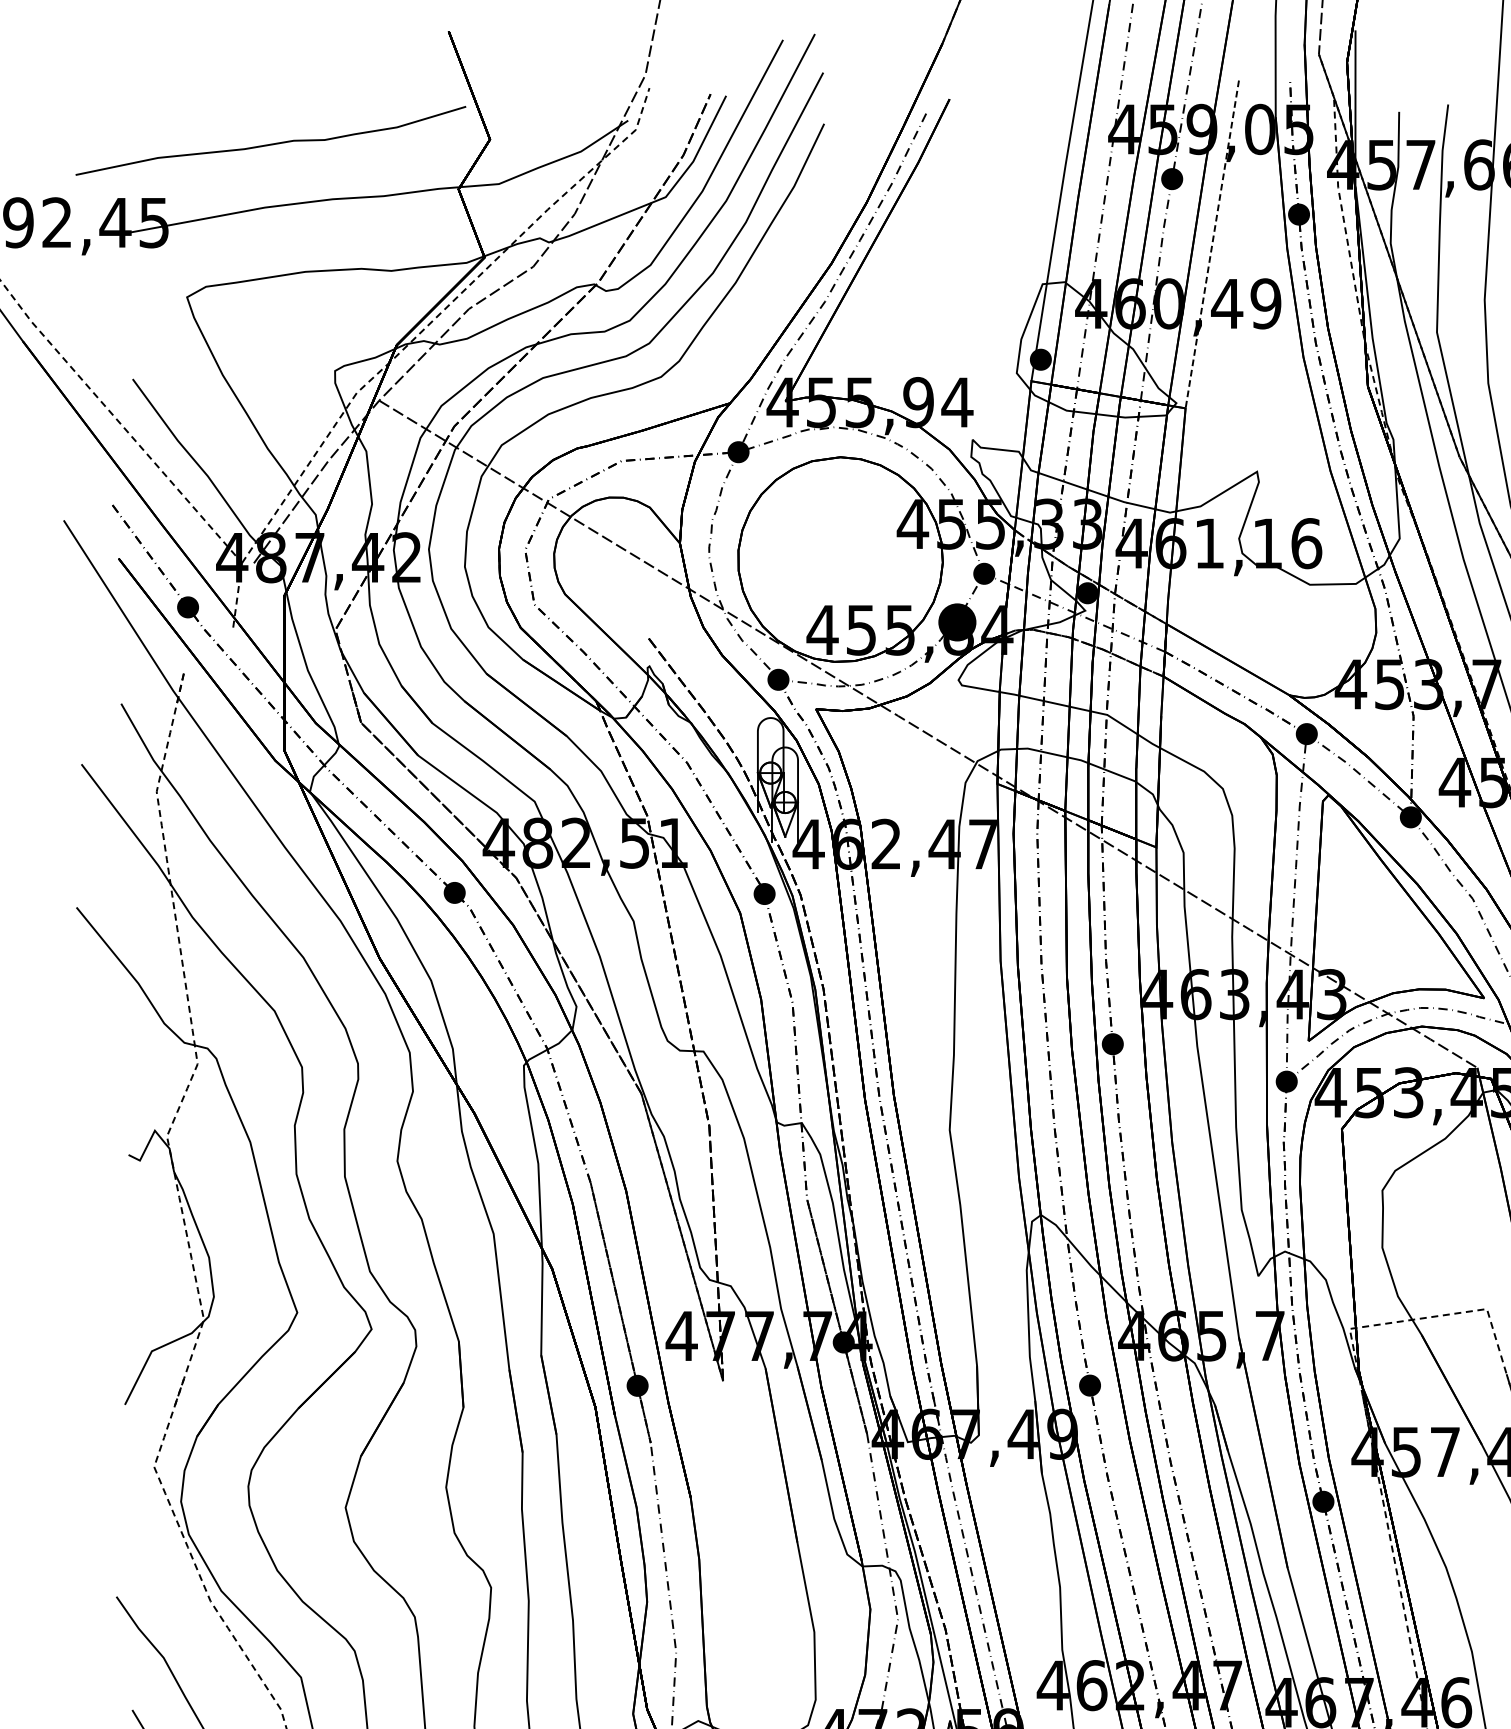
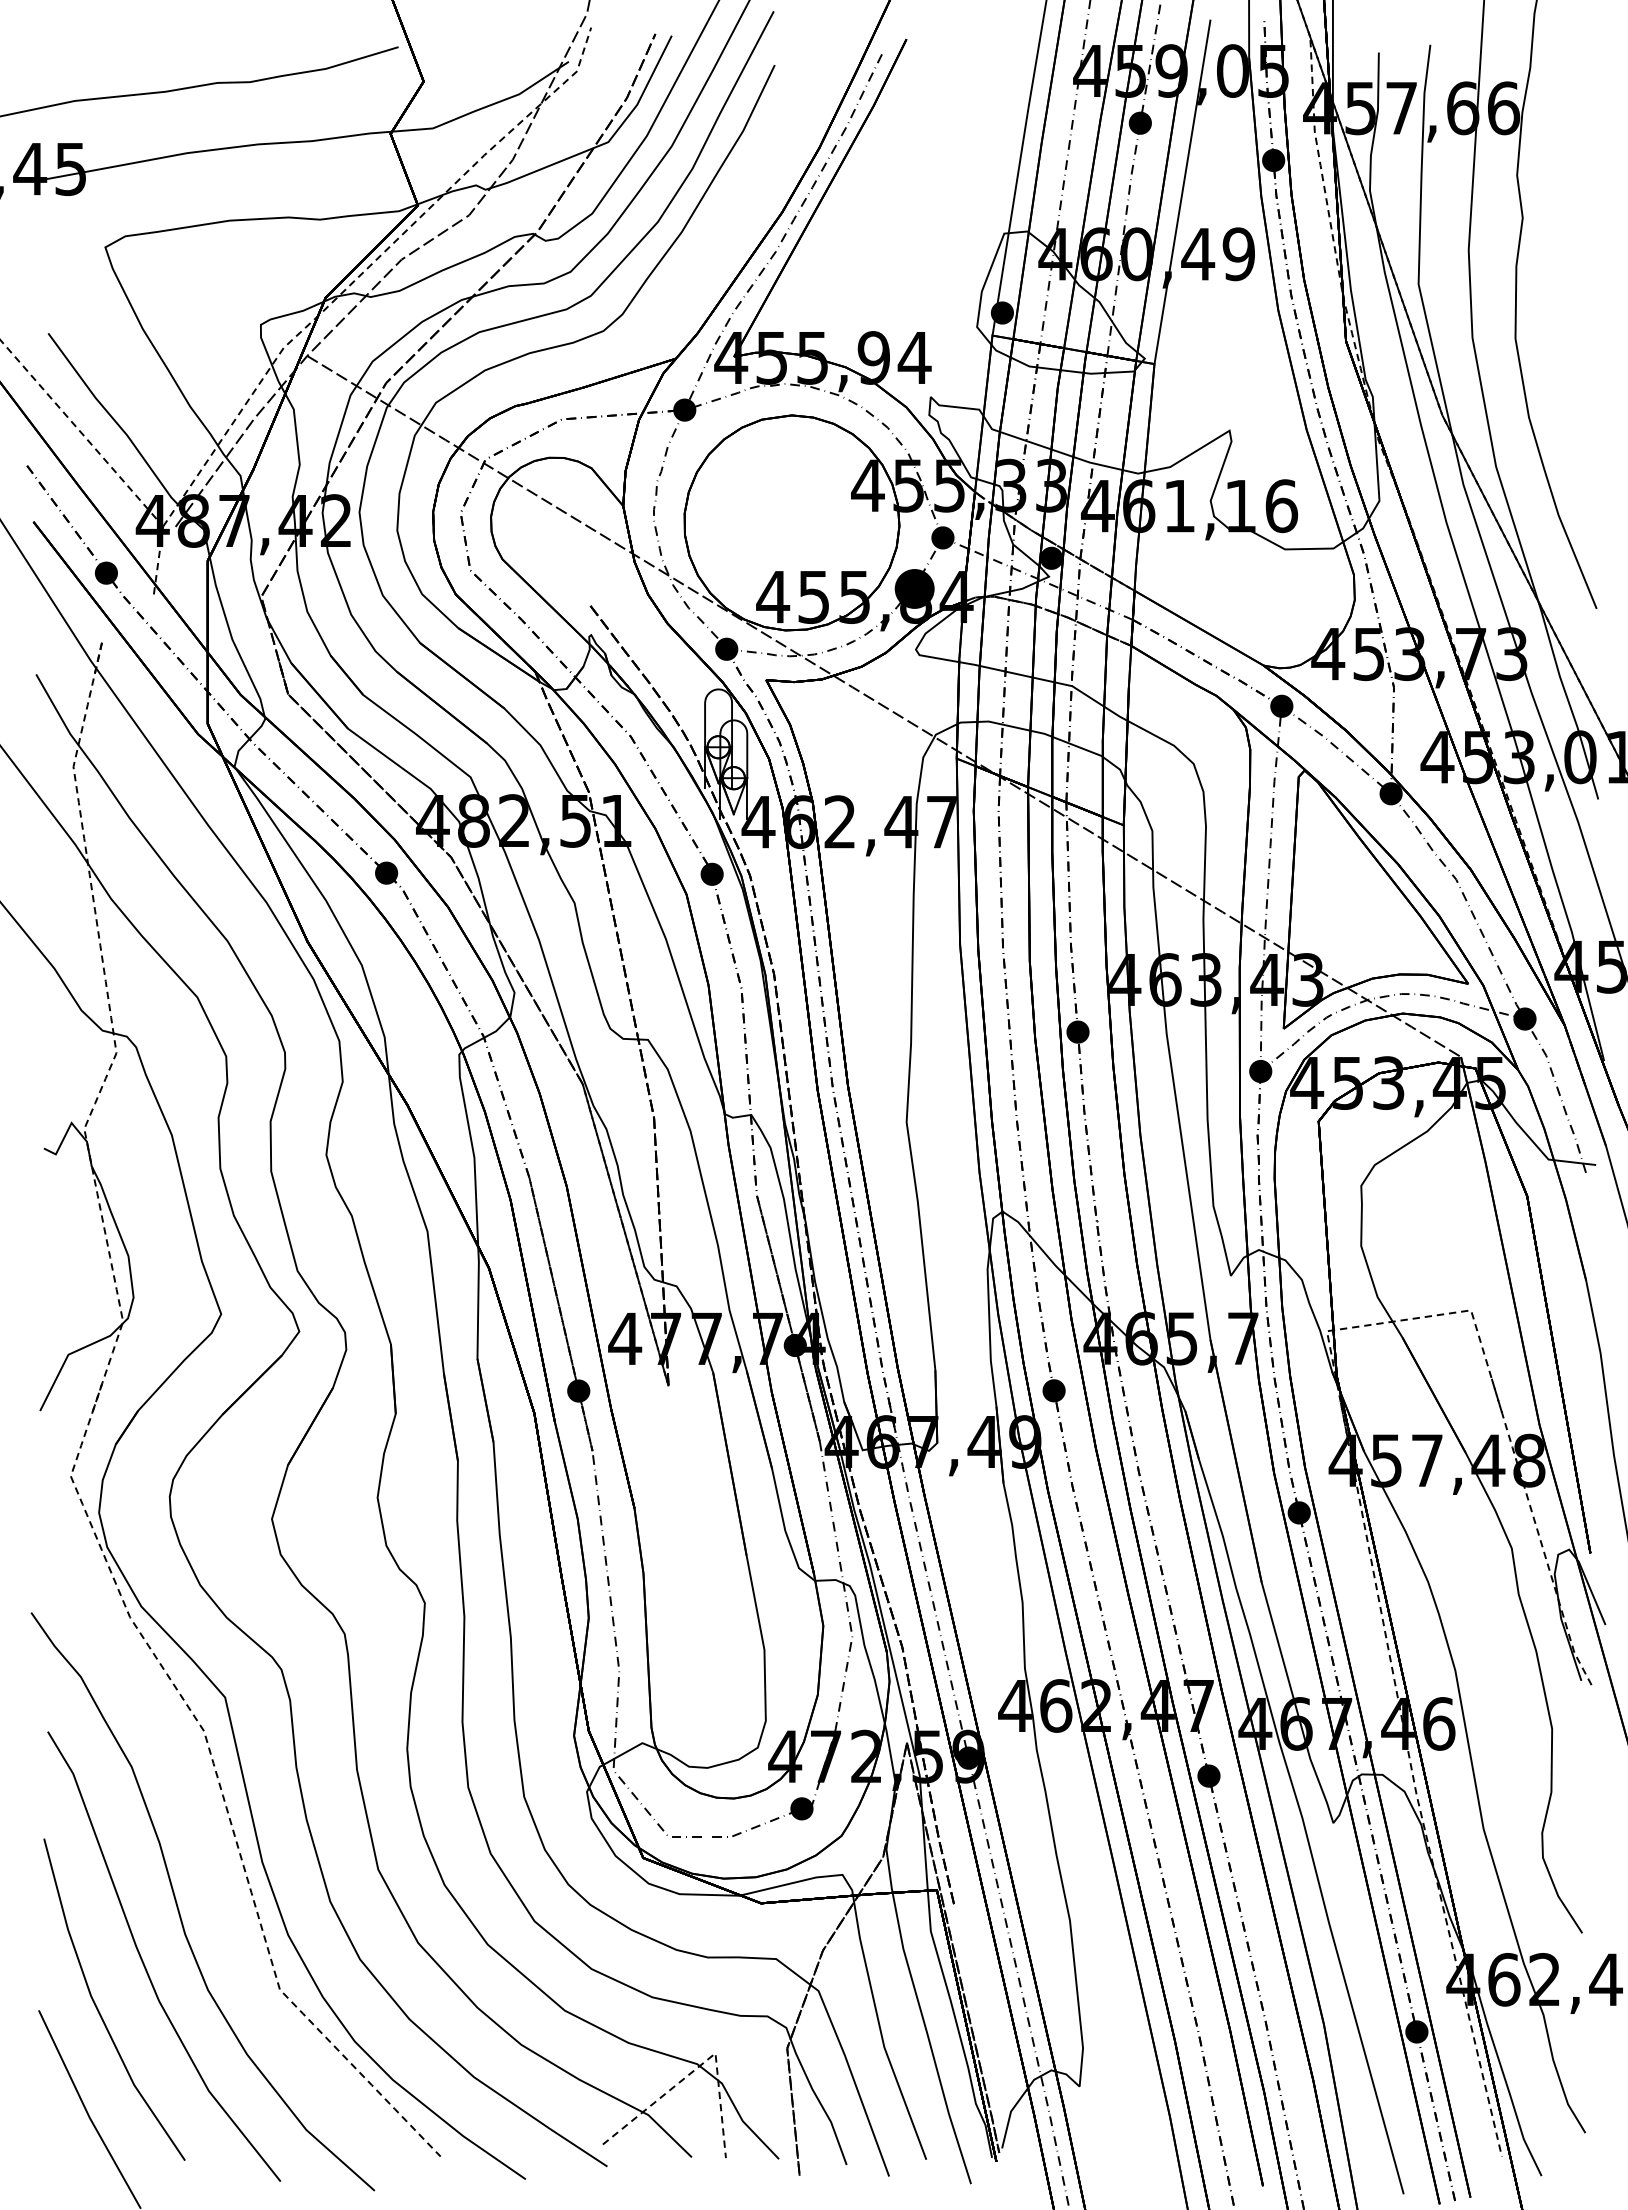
line: (1212, 244) -> (1182, 191), dashed -> solid

